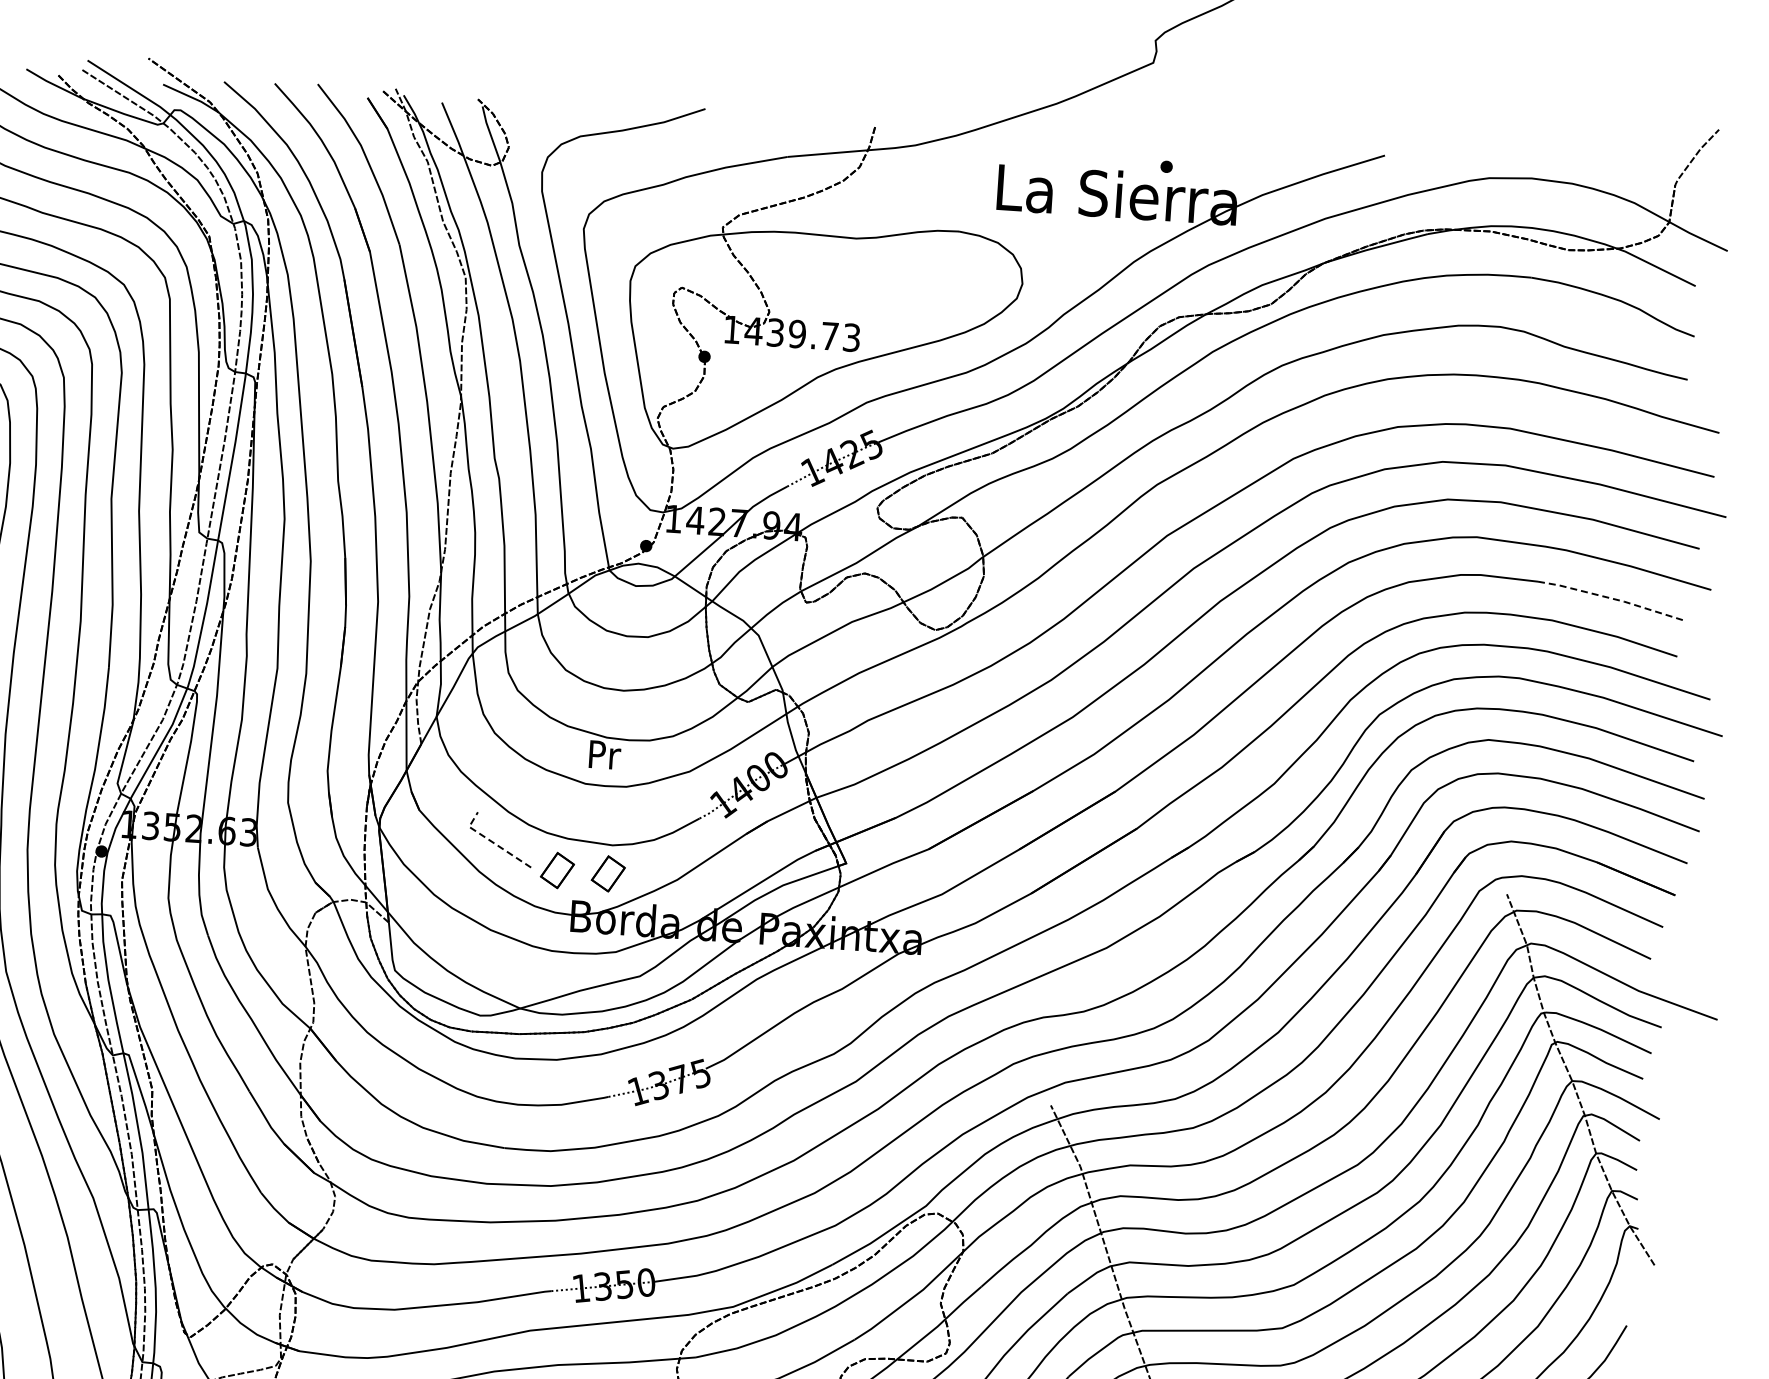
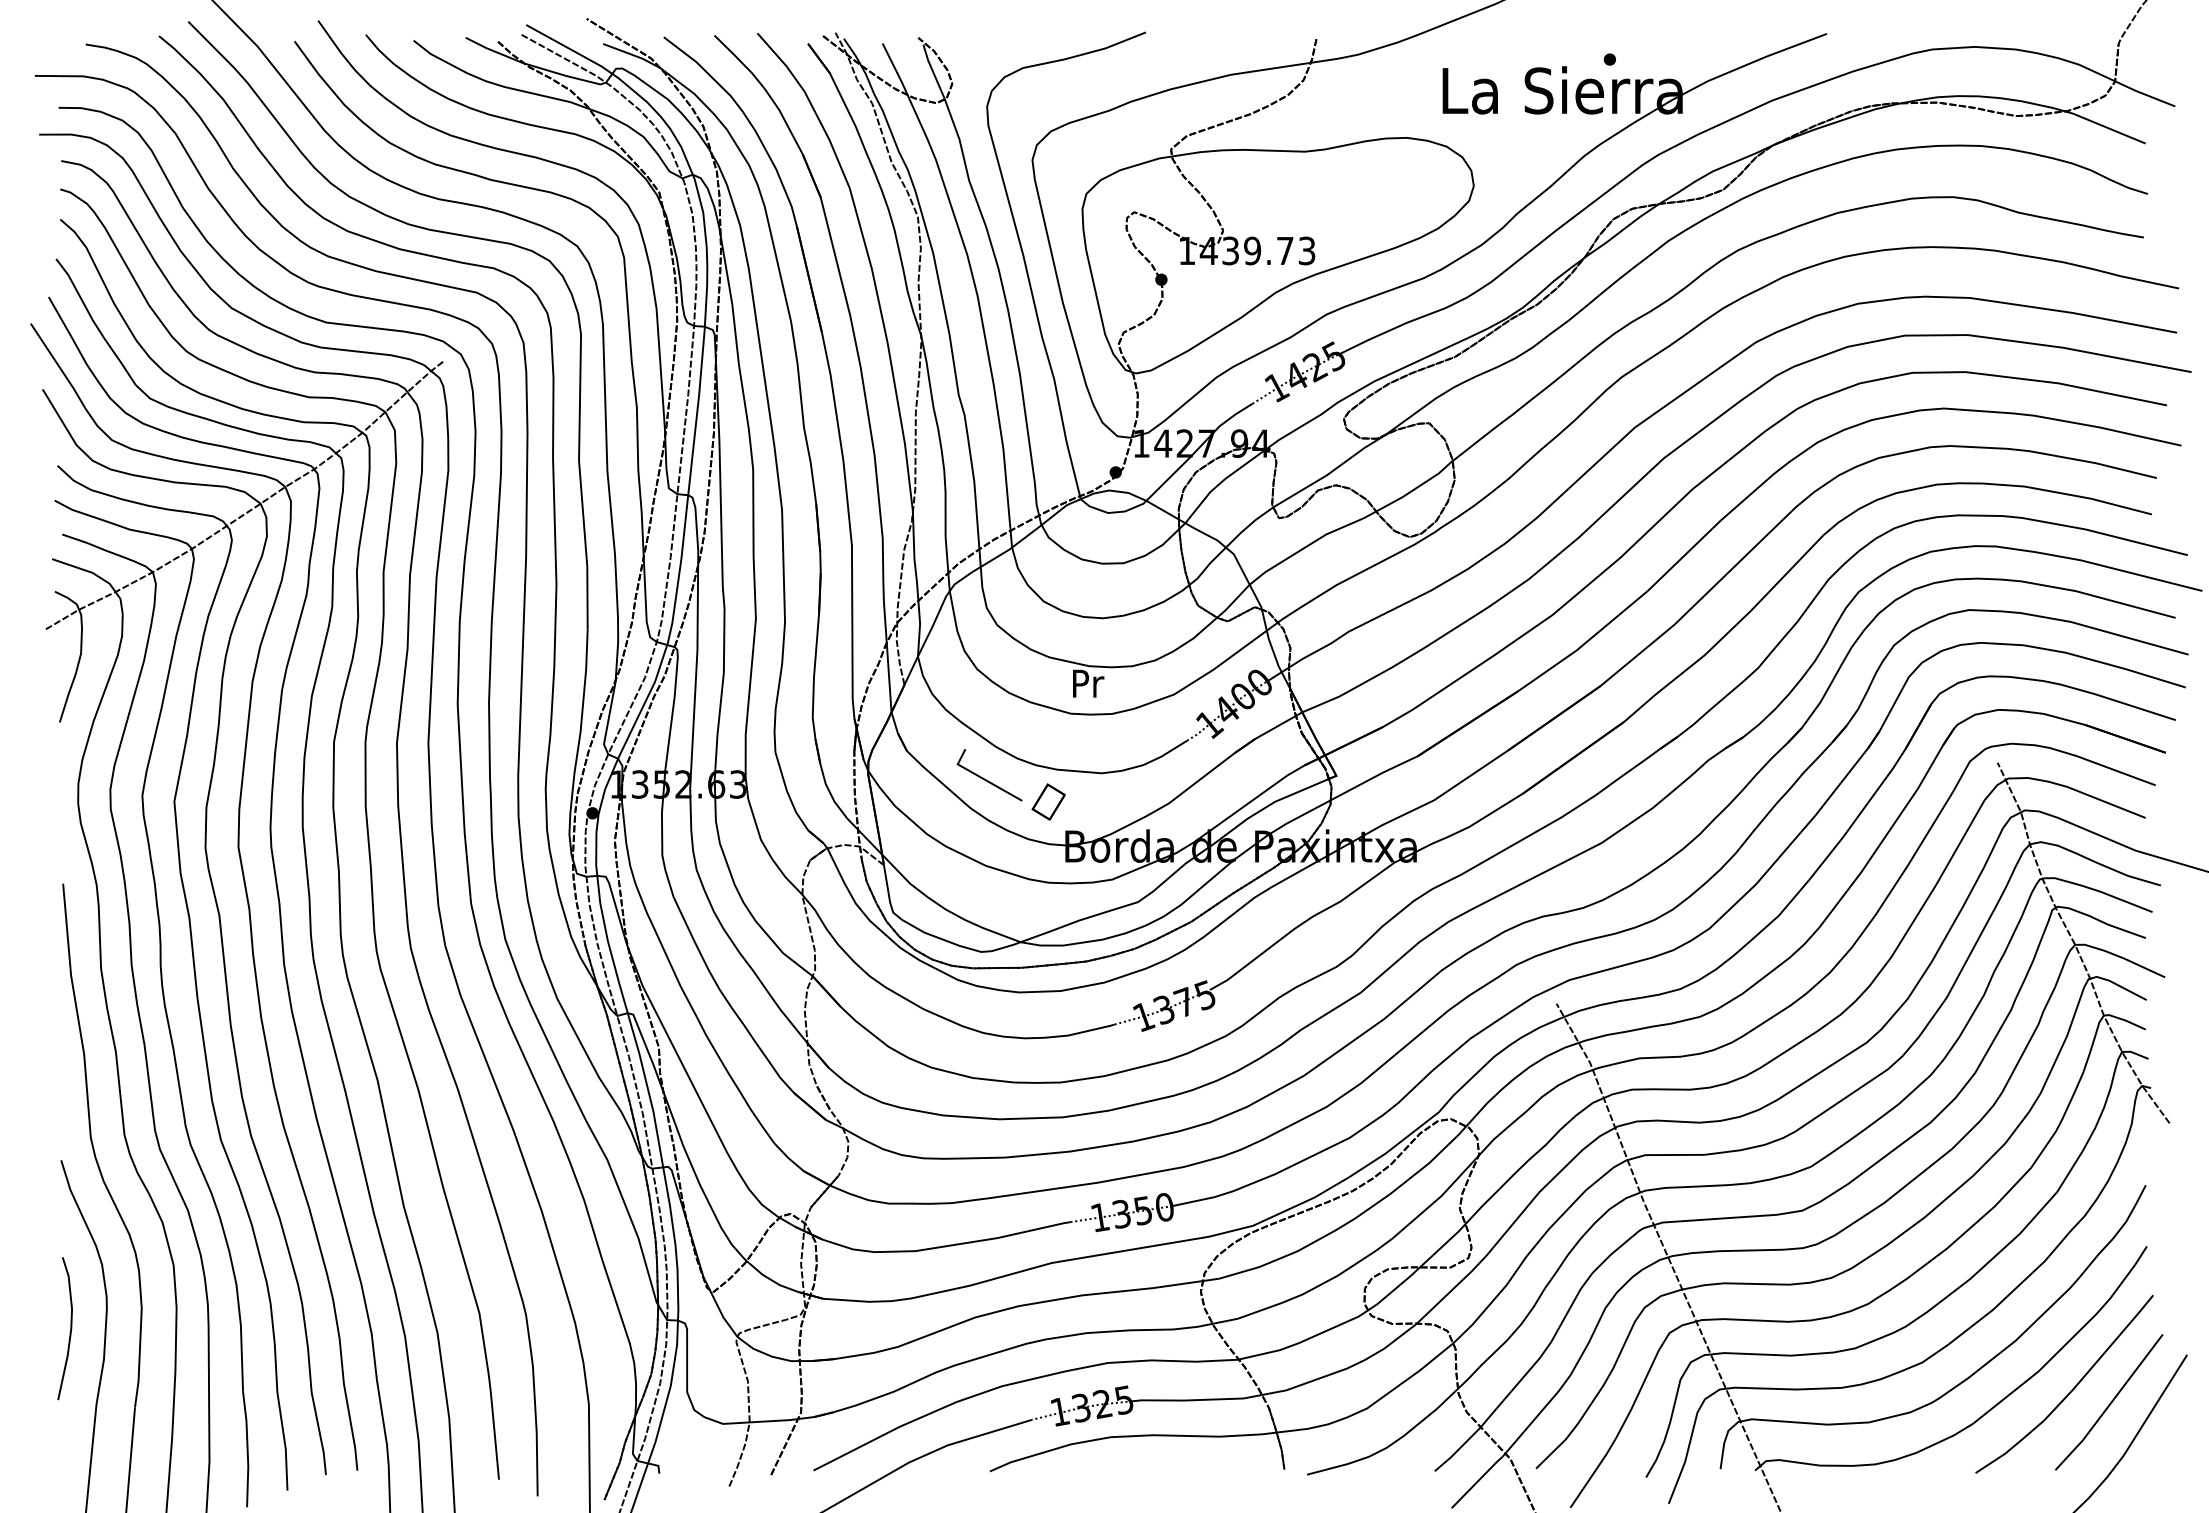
line: (1612, 598) -> (2083, 460), dashed -> solid
line: (492, 841) -> (981, 777), dashed -> solid
part: (608, 873) -> (1099, 801), removed

